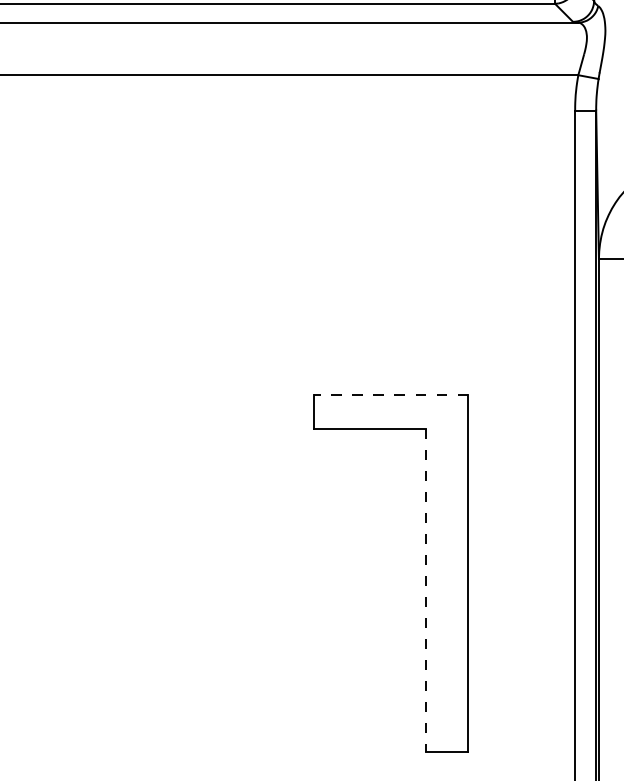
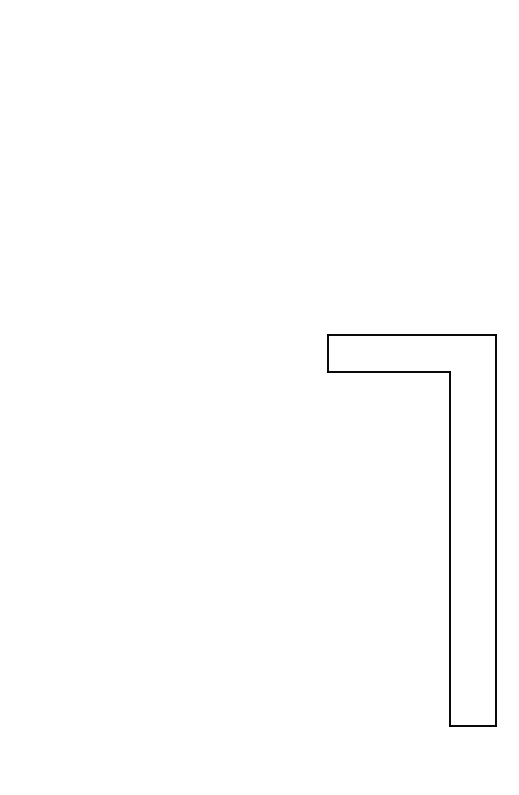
line: (390, 394) -> (411, 334), dashed -> solid
line: (426, 590) -> (450, 548), dashed -> solid

